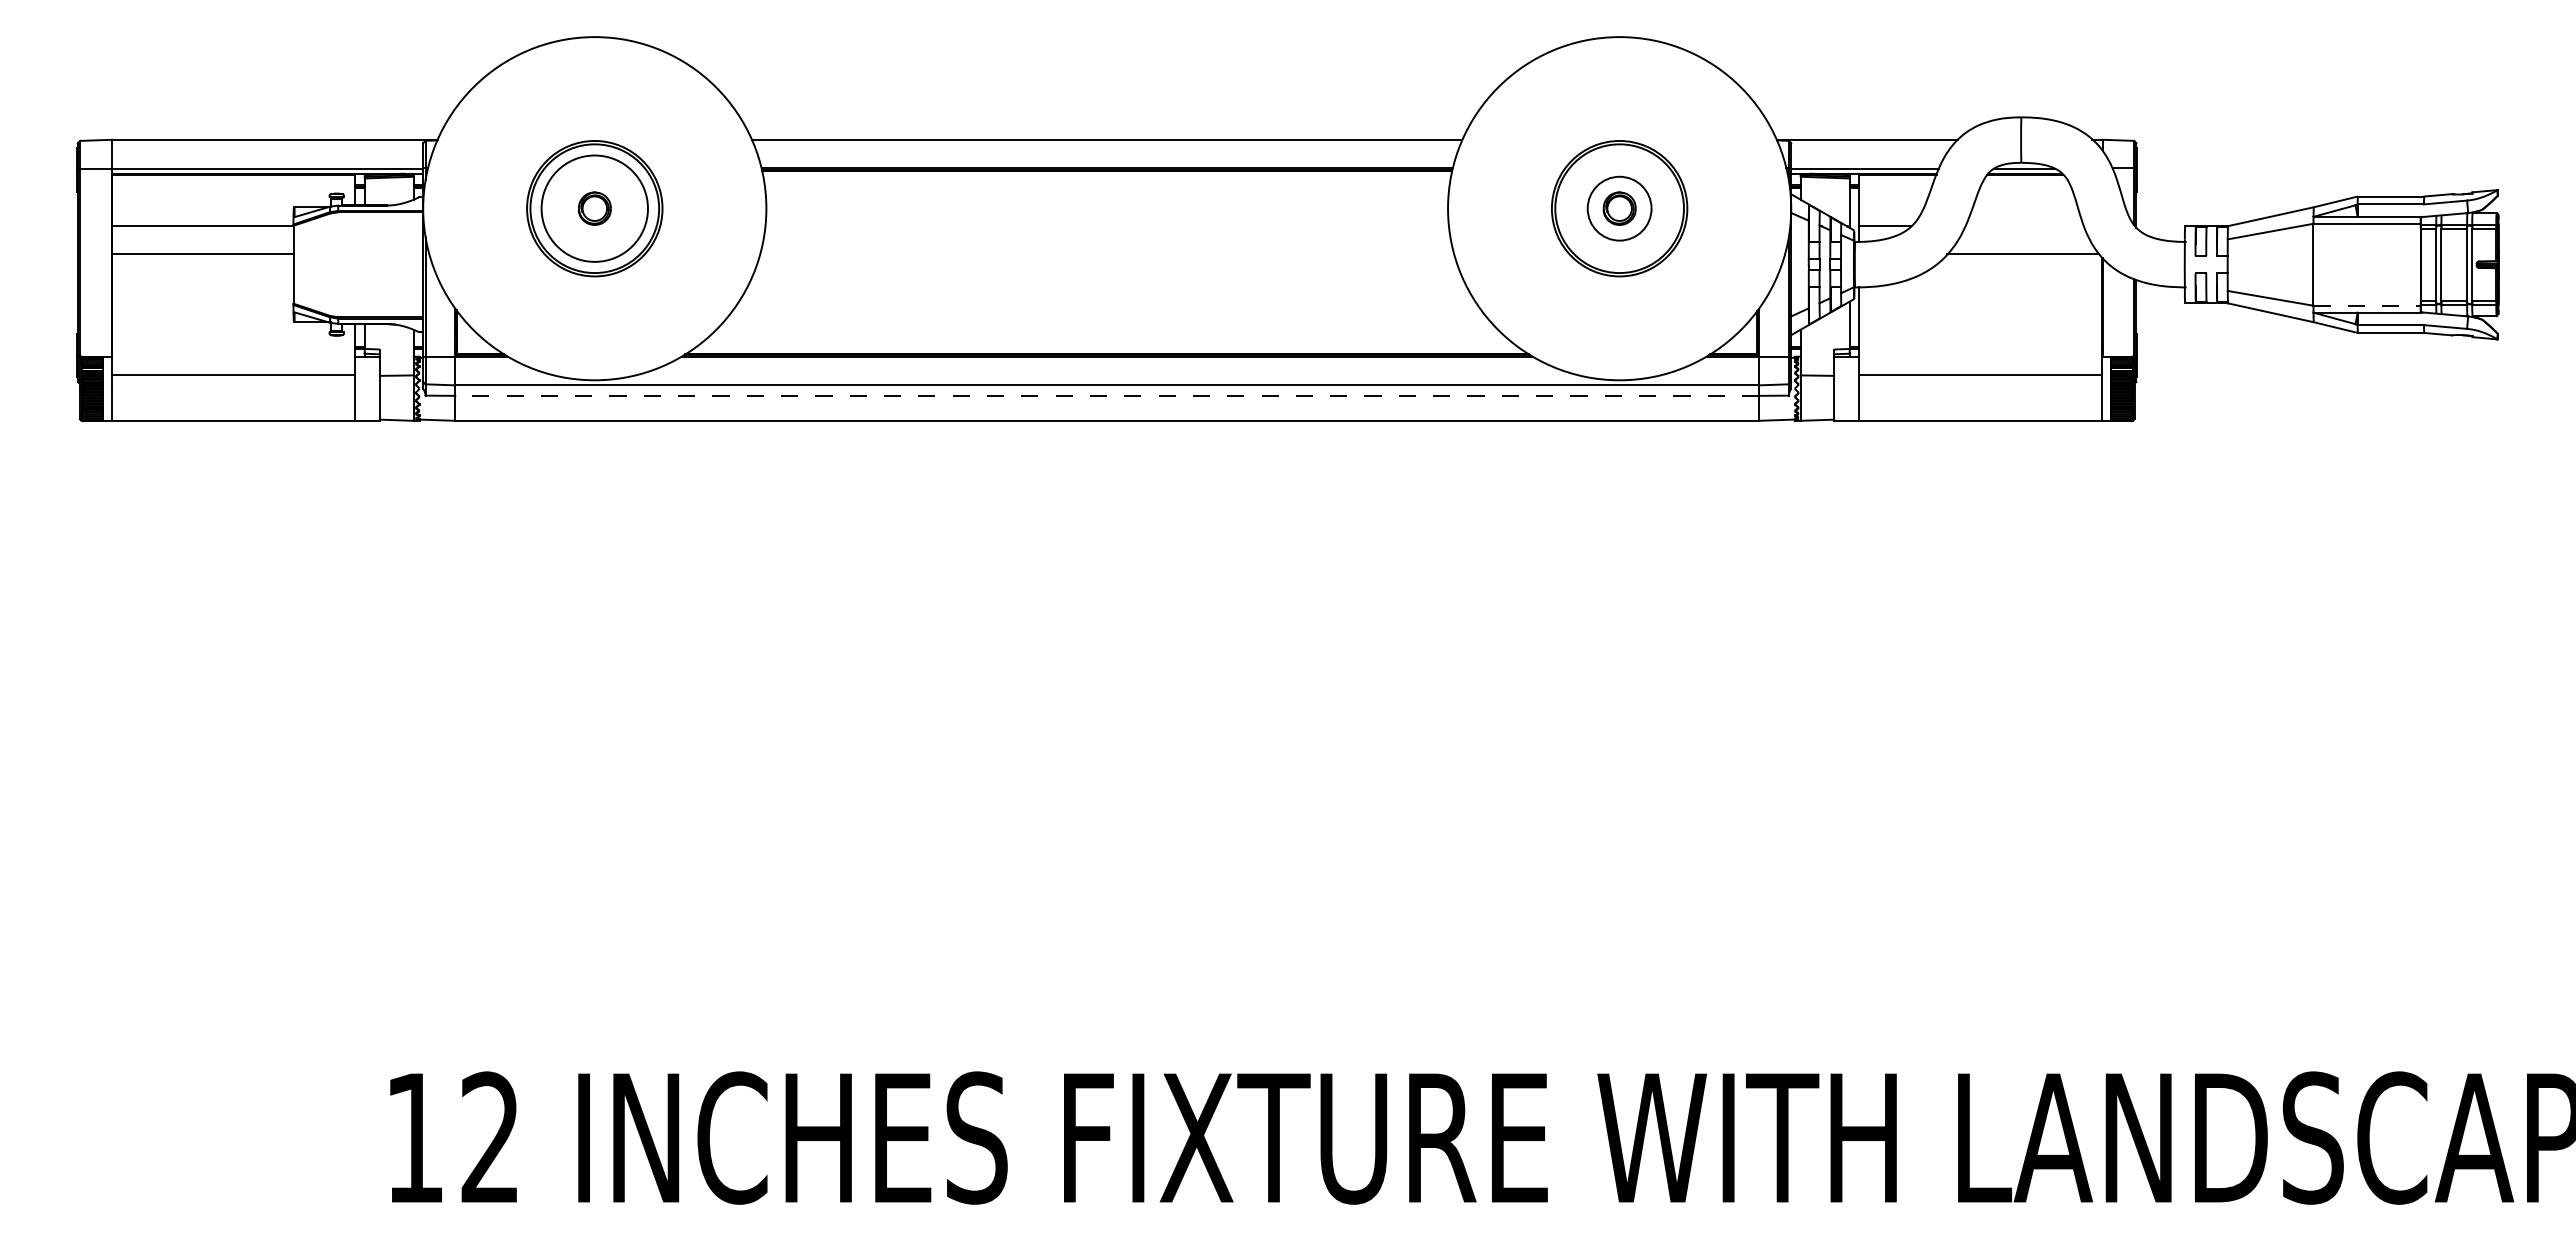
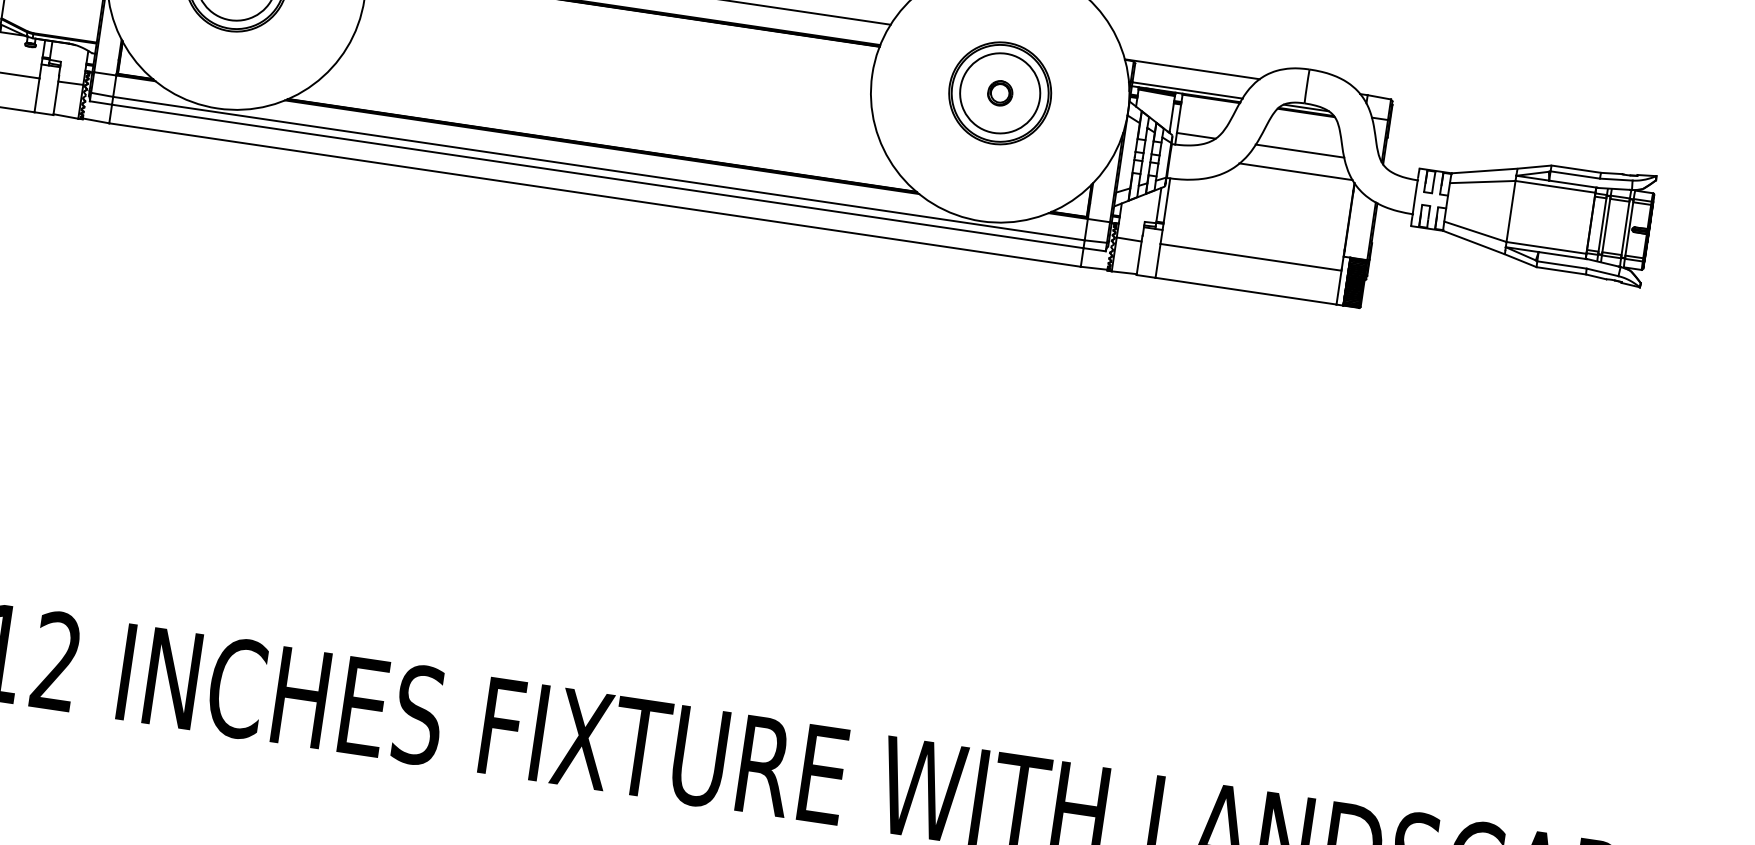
circle: (1619, 208) -> (1000, 93), size x1.67
line: (2024, 226) -> (1299, 151), added
line: (2367, 305) -> (1546, 247), dashed -> solid
line: (1107, 395) -> (598, 176), dashed -> solid

